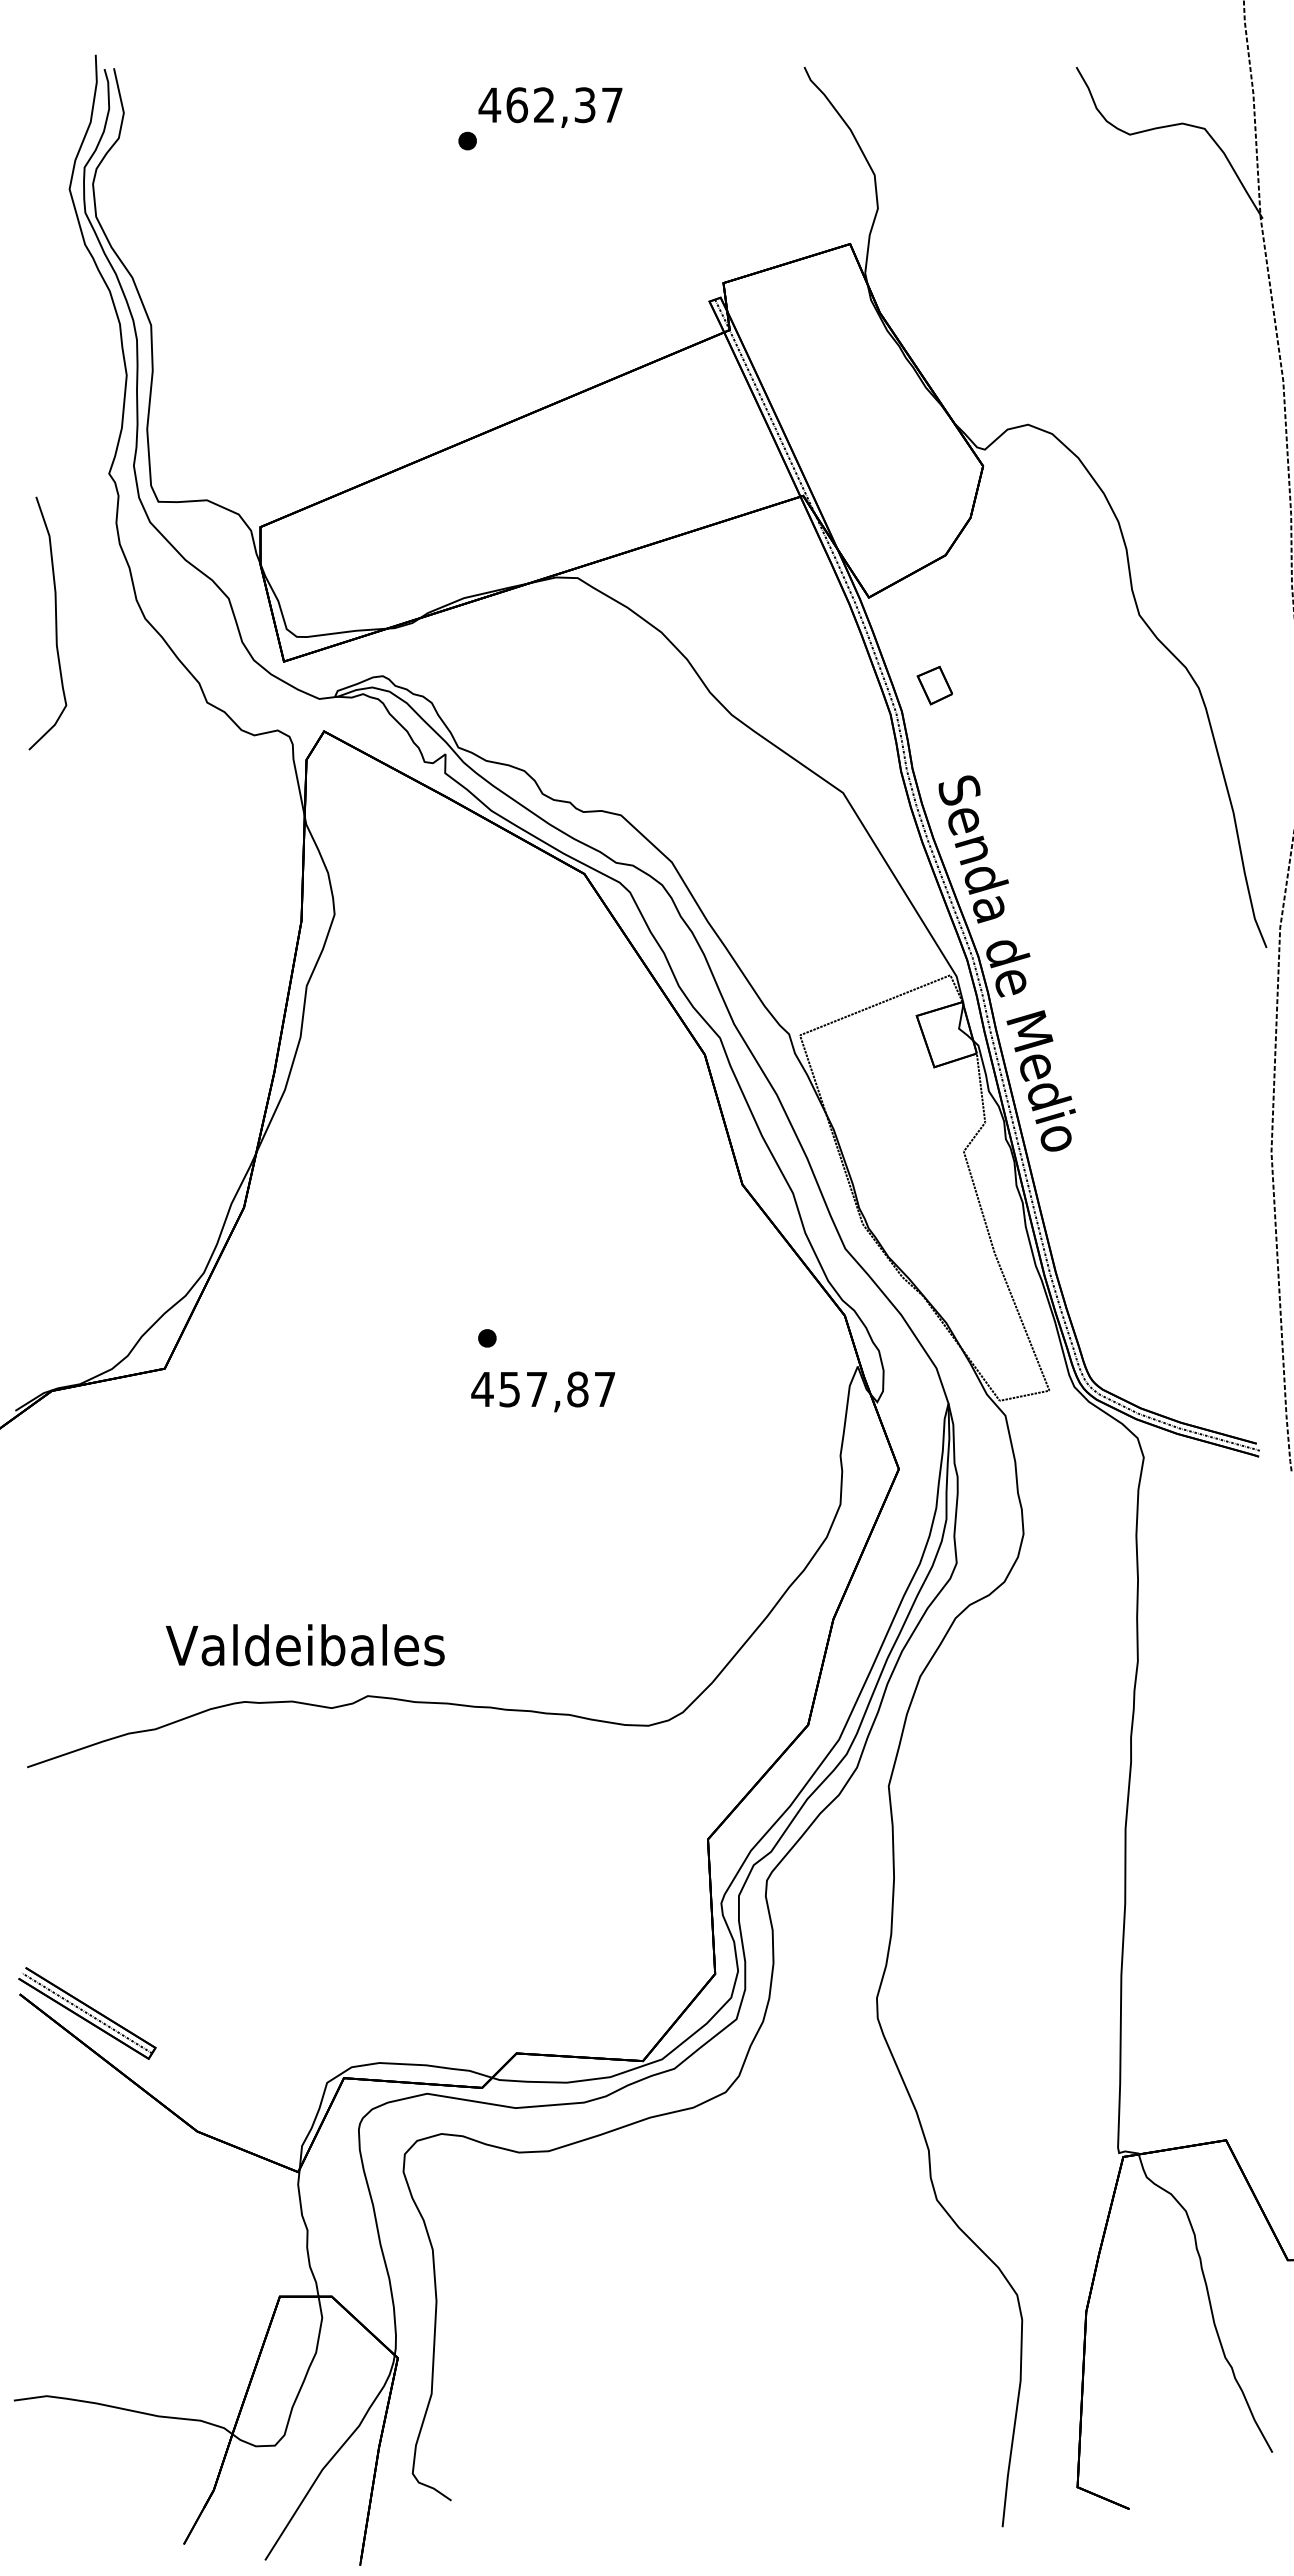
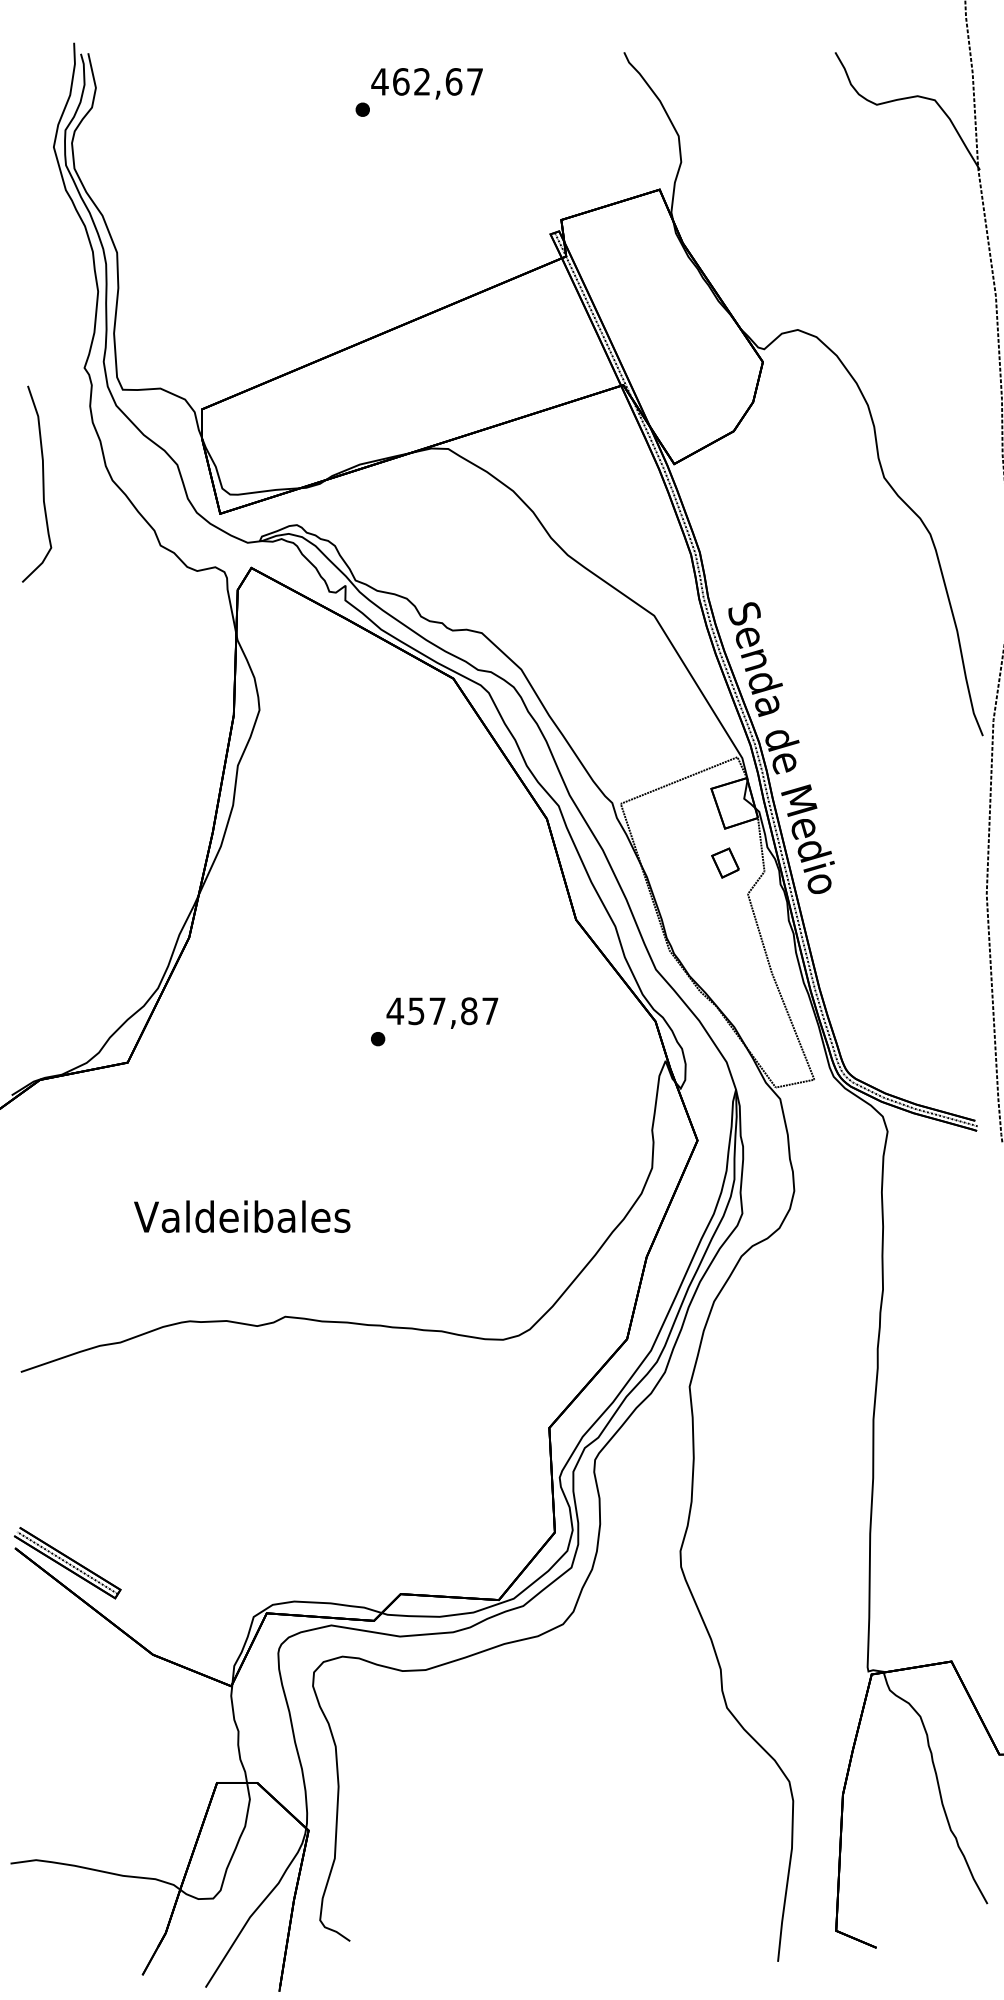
text: (585, 105) -> (454, 82), 462,37 -> 462,67
part: (934, 685) -> (725, 863), moved
text: (542, 1391) -> (441, 1012), moved
text: (305, 1645) -> (242, 1216), moved

